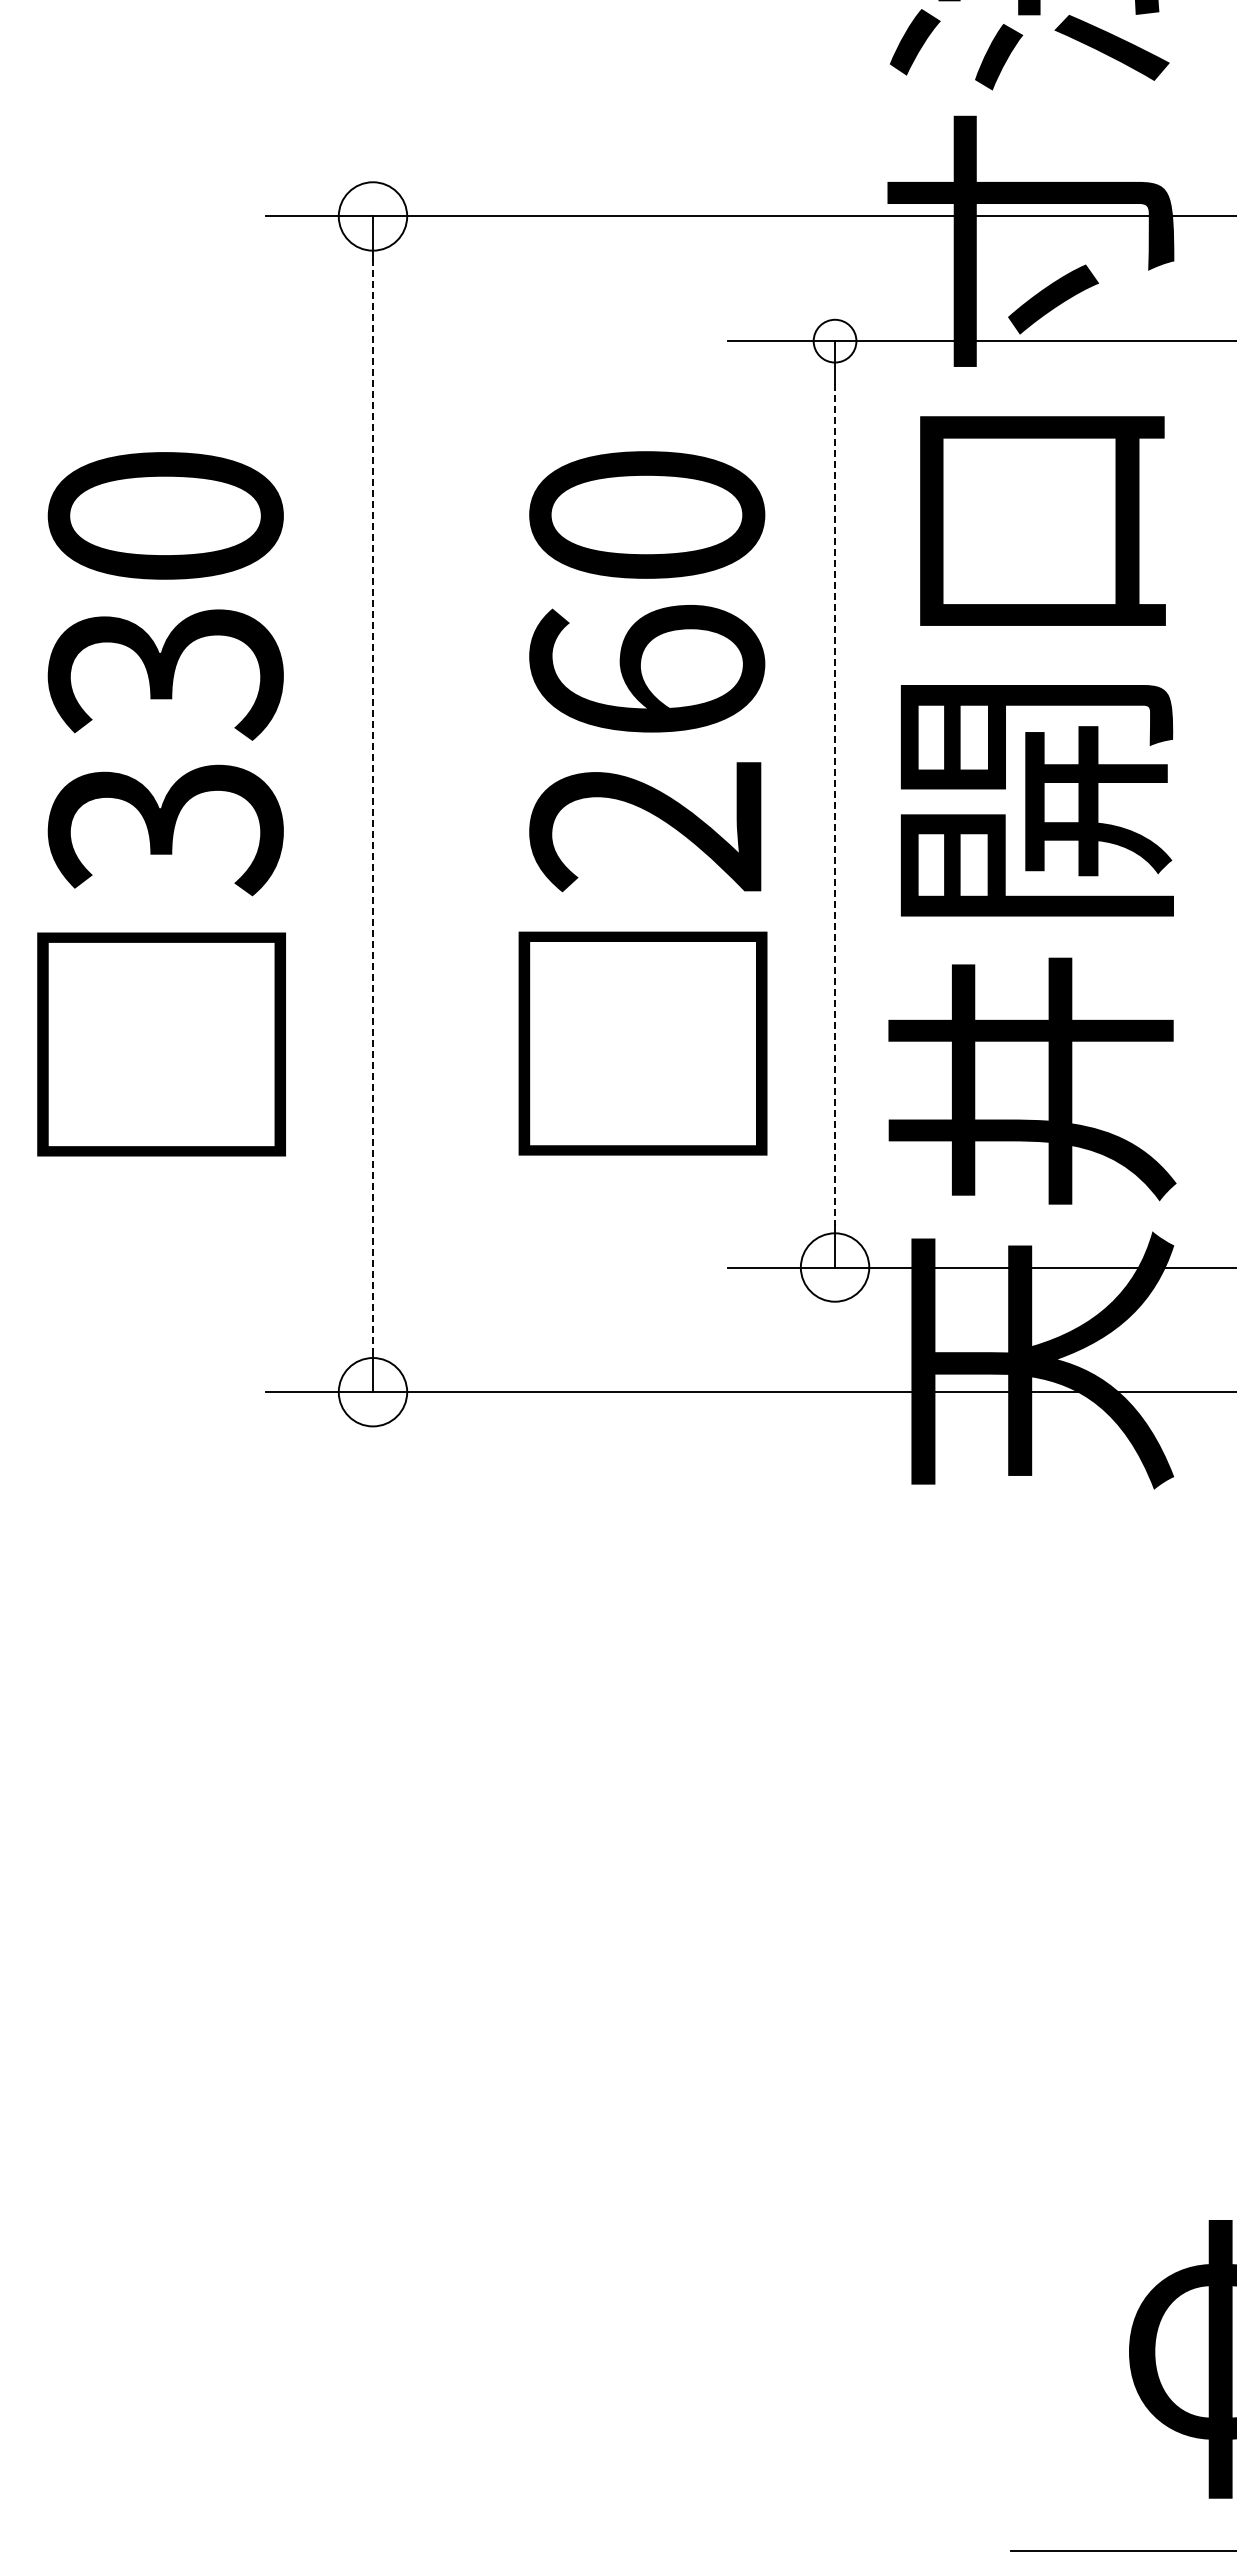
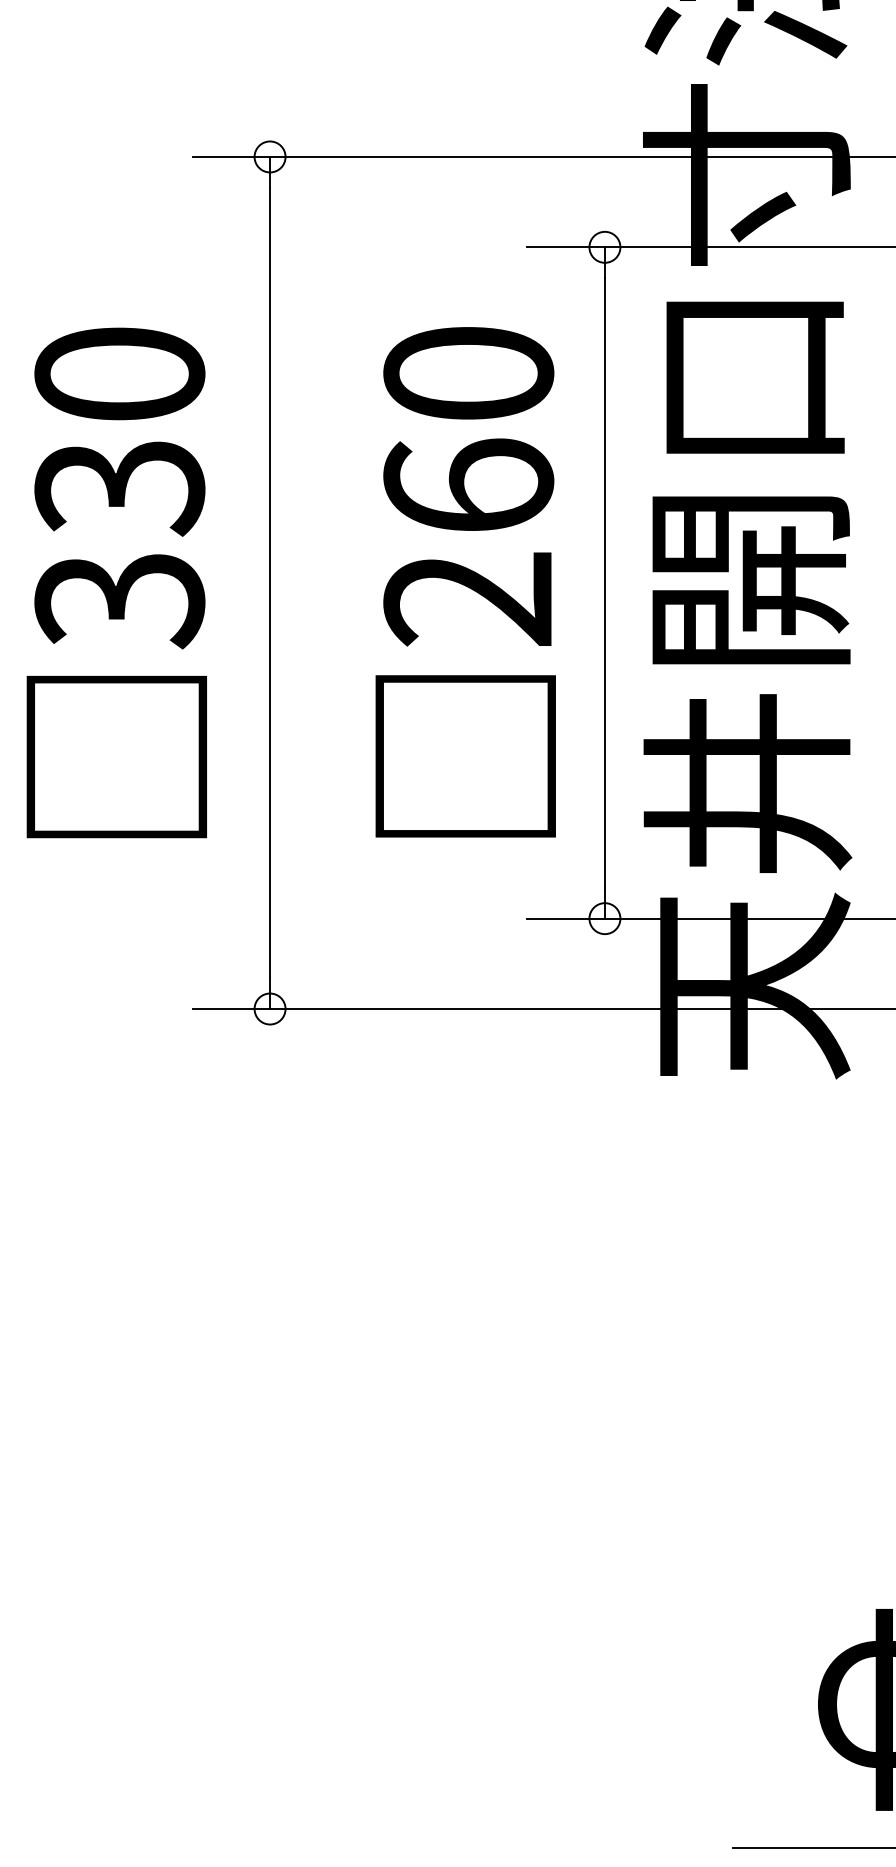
circle: (372, 216) -> (269, 156), size x0.62
line: (372, 804) -> (269, 583), dashed -> solid
line: (835, 804) -> (605, 583), dashed -> solid
circle: (834, 1267) -> (604, 918), size x0.62
circle: (372, 1391) -> (269, 1008), size x0.62

